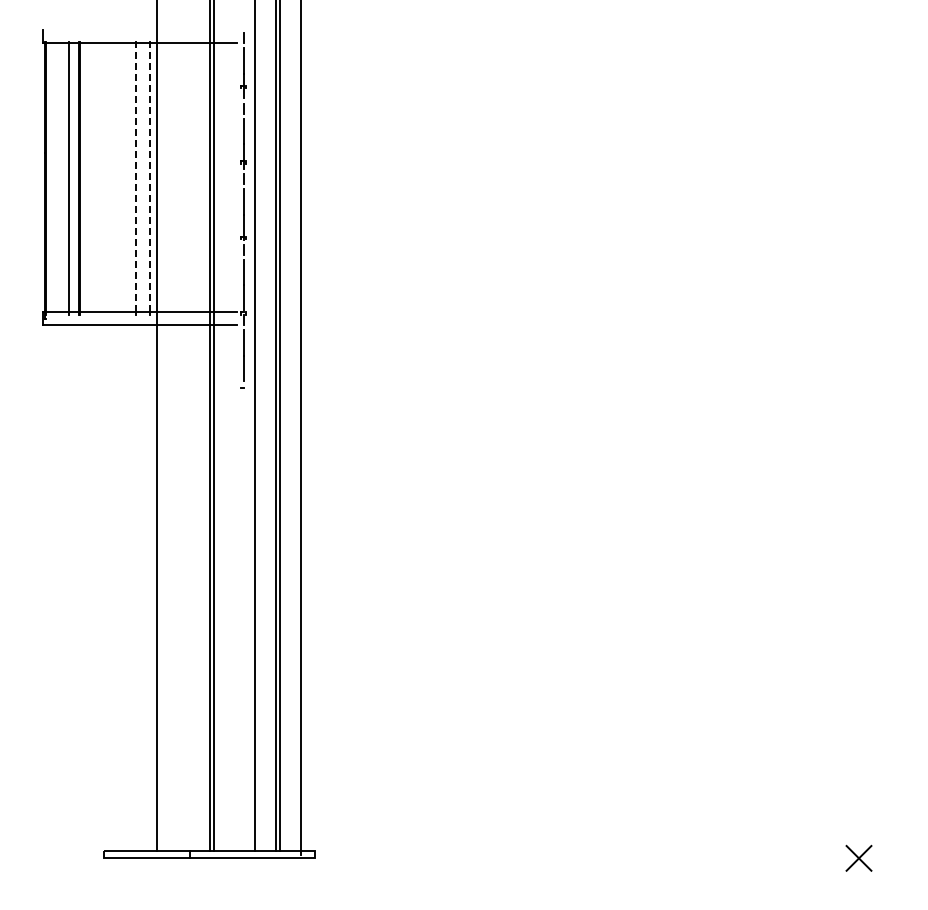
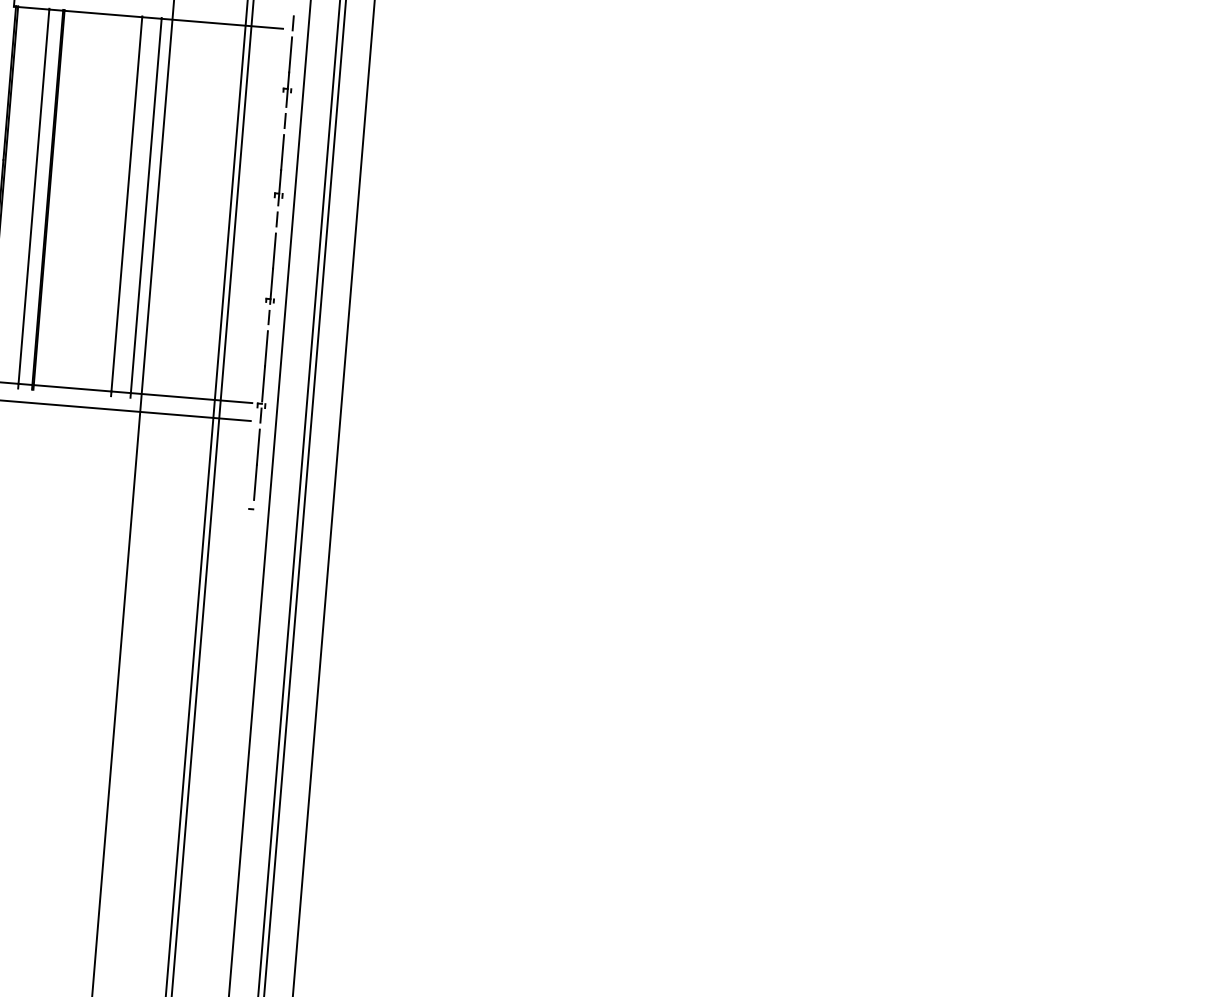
line: (135, 177) -> (126, 204), dashed -> solid
line: (149, 177) -> (146, 206), dashed -> solid

